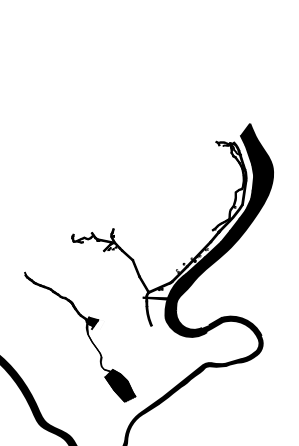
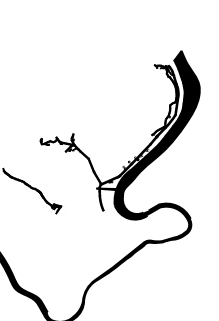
hatch: (111, 359) -> (71, 237), removed

